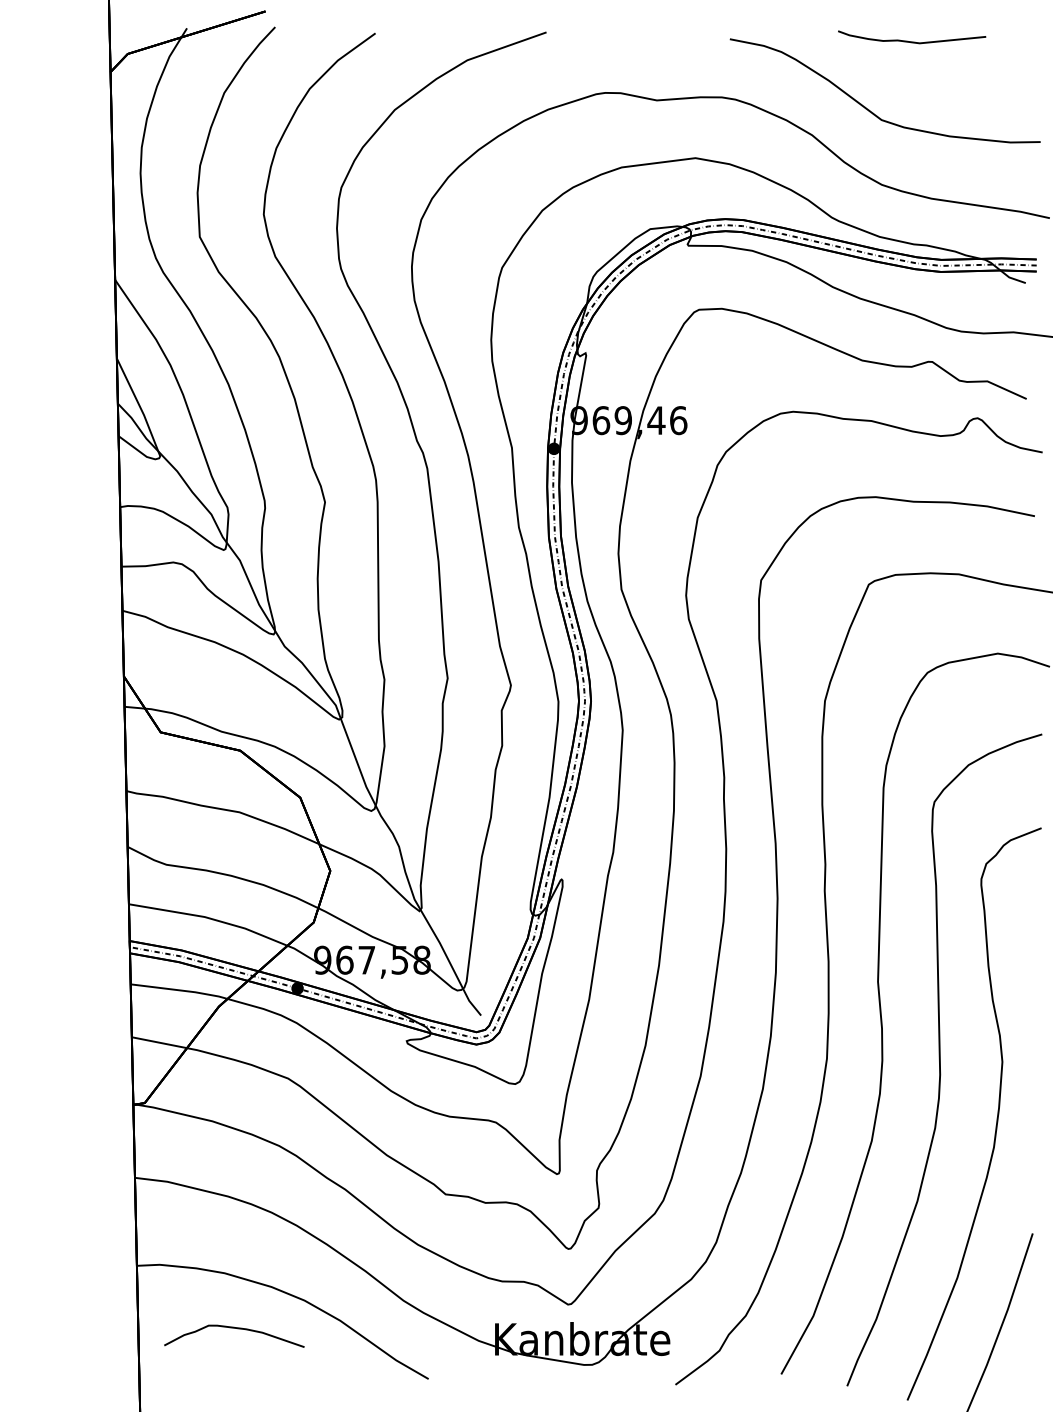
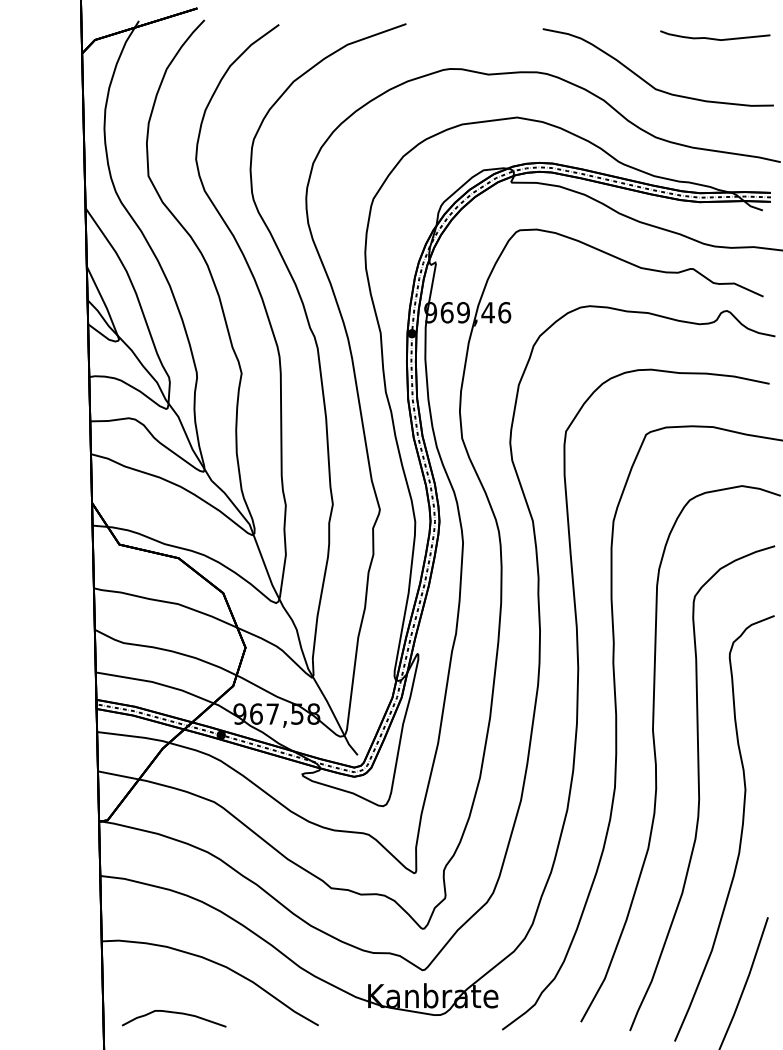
curve: (912, 41) -> (715, 38), moved
curve: (234, 1329) -> (174, 1013), moved

